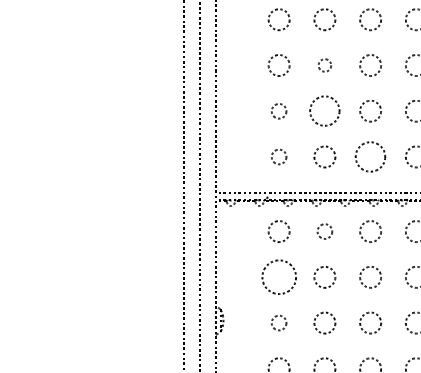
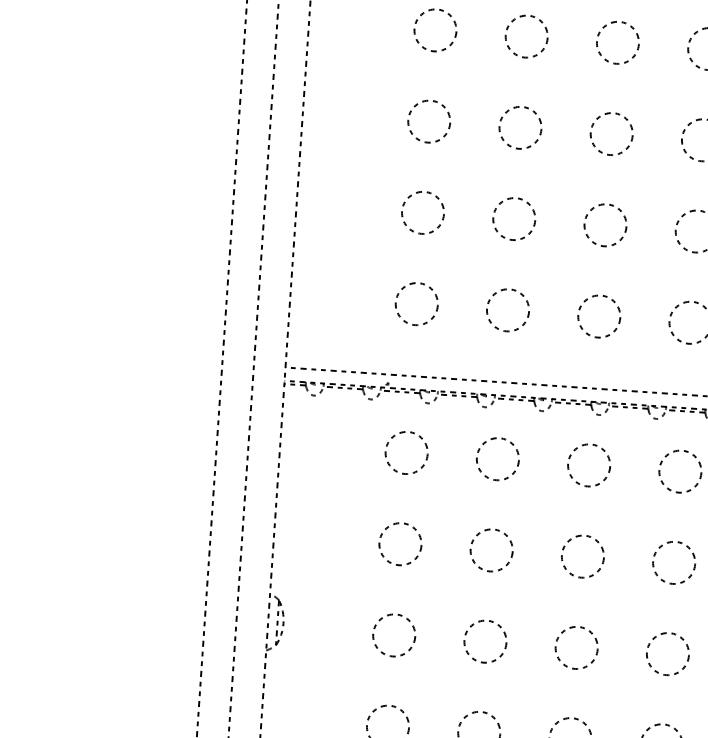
circle: (324, 65) -> (519, 127), size x1.67
circle: (278, 111) -> (421, 213), size x1.43
circle: (324, 111) -> (513, 219), size x0.71
circle: (278, 156) -> (415, 303), size x1.43
circle: (370, 156) -> (599, 315), size x0.71
circle: (324, 231) -> (497, 458), size x1.43
circle: (278, 277) -> (399, 544), size x0.62
circle: (278, 322) -> (392, 634), size x1.43

